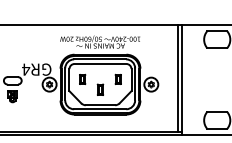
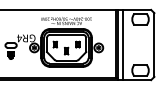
line: (188, 79) -> (122, 44), added

